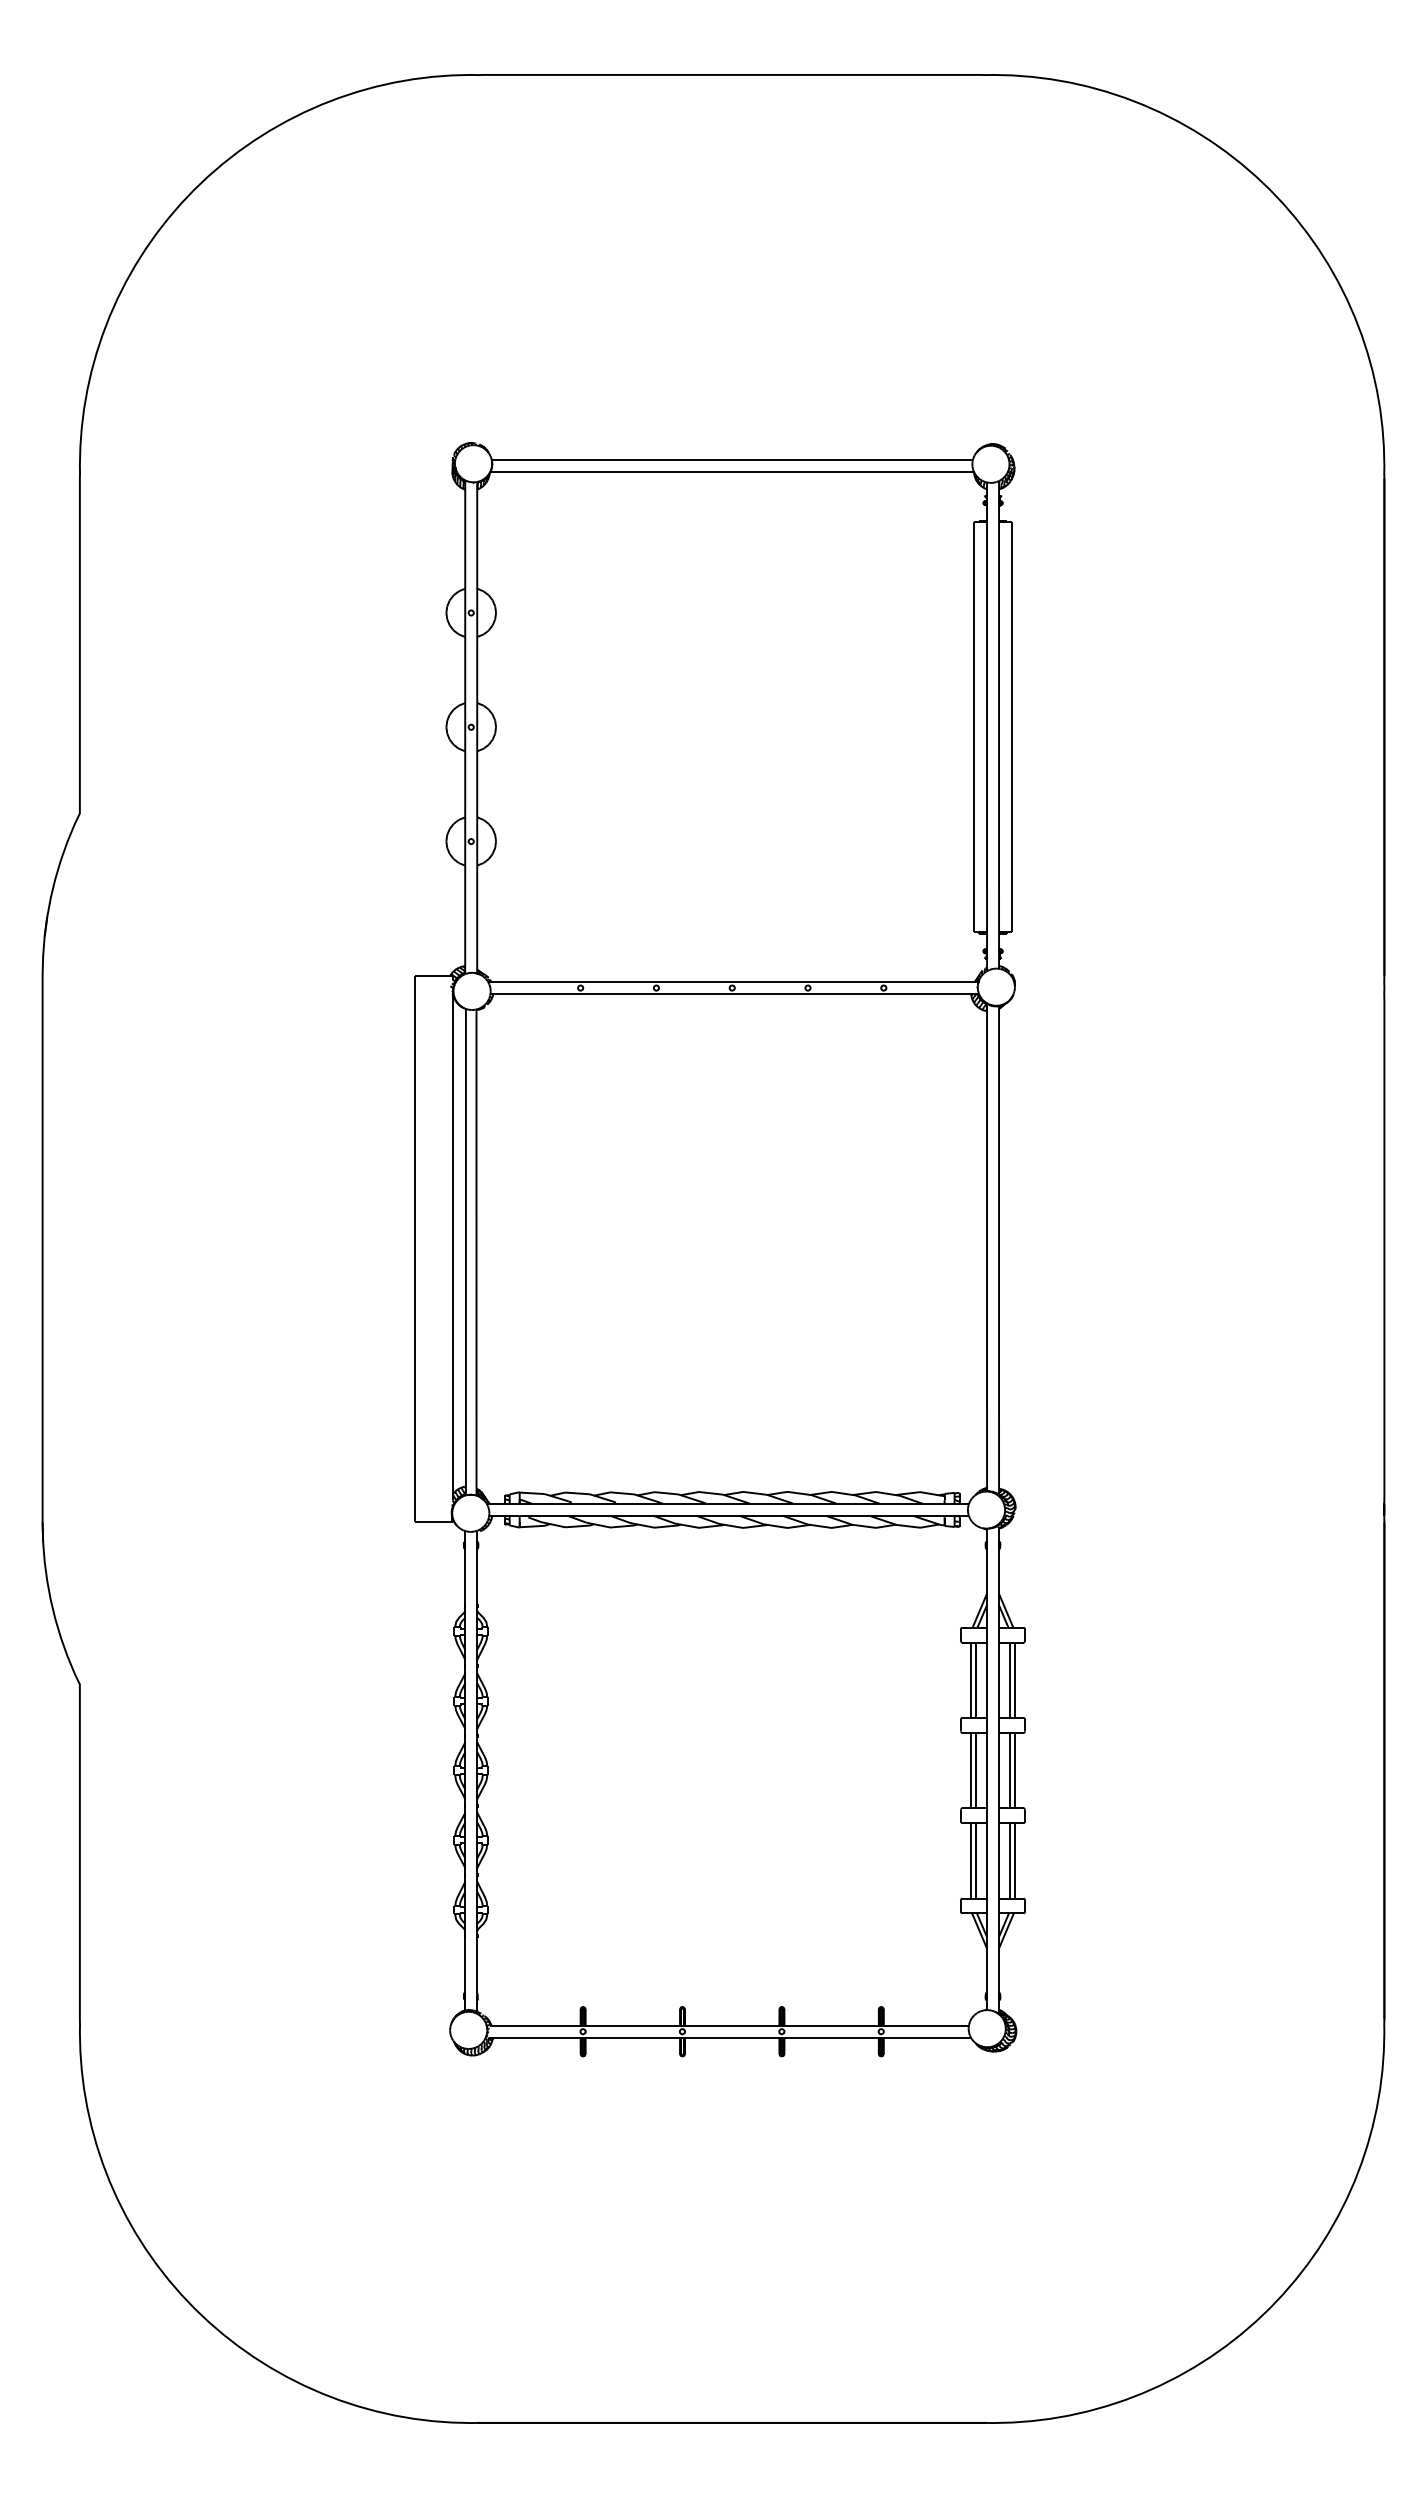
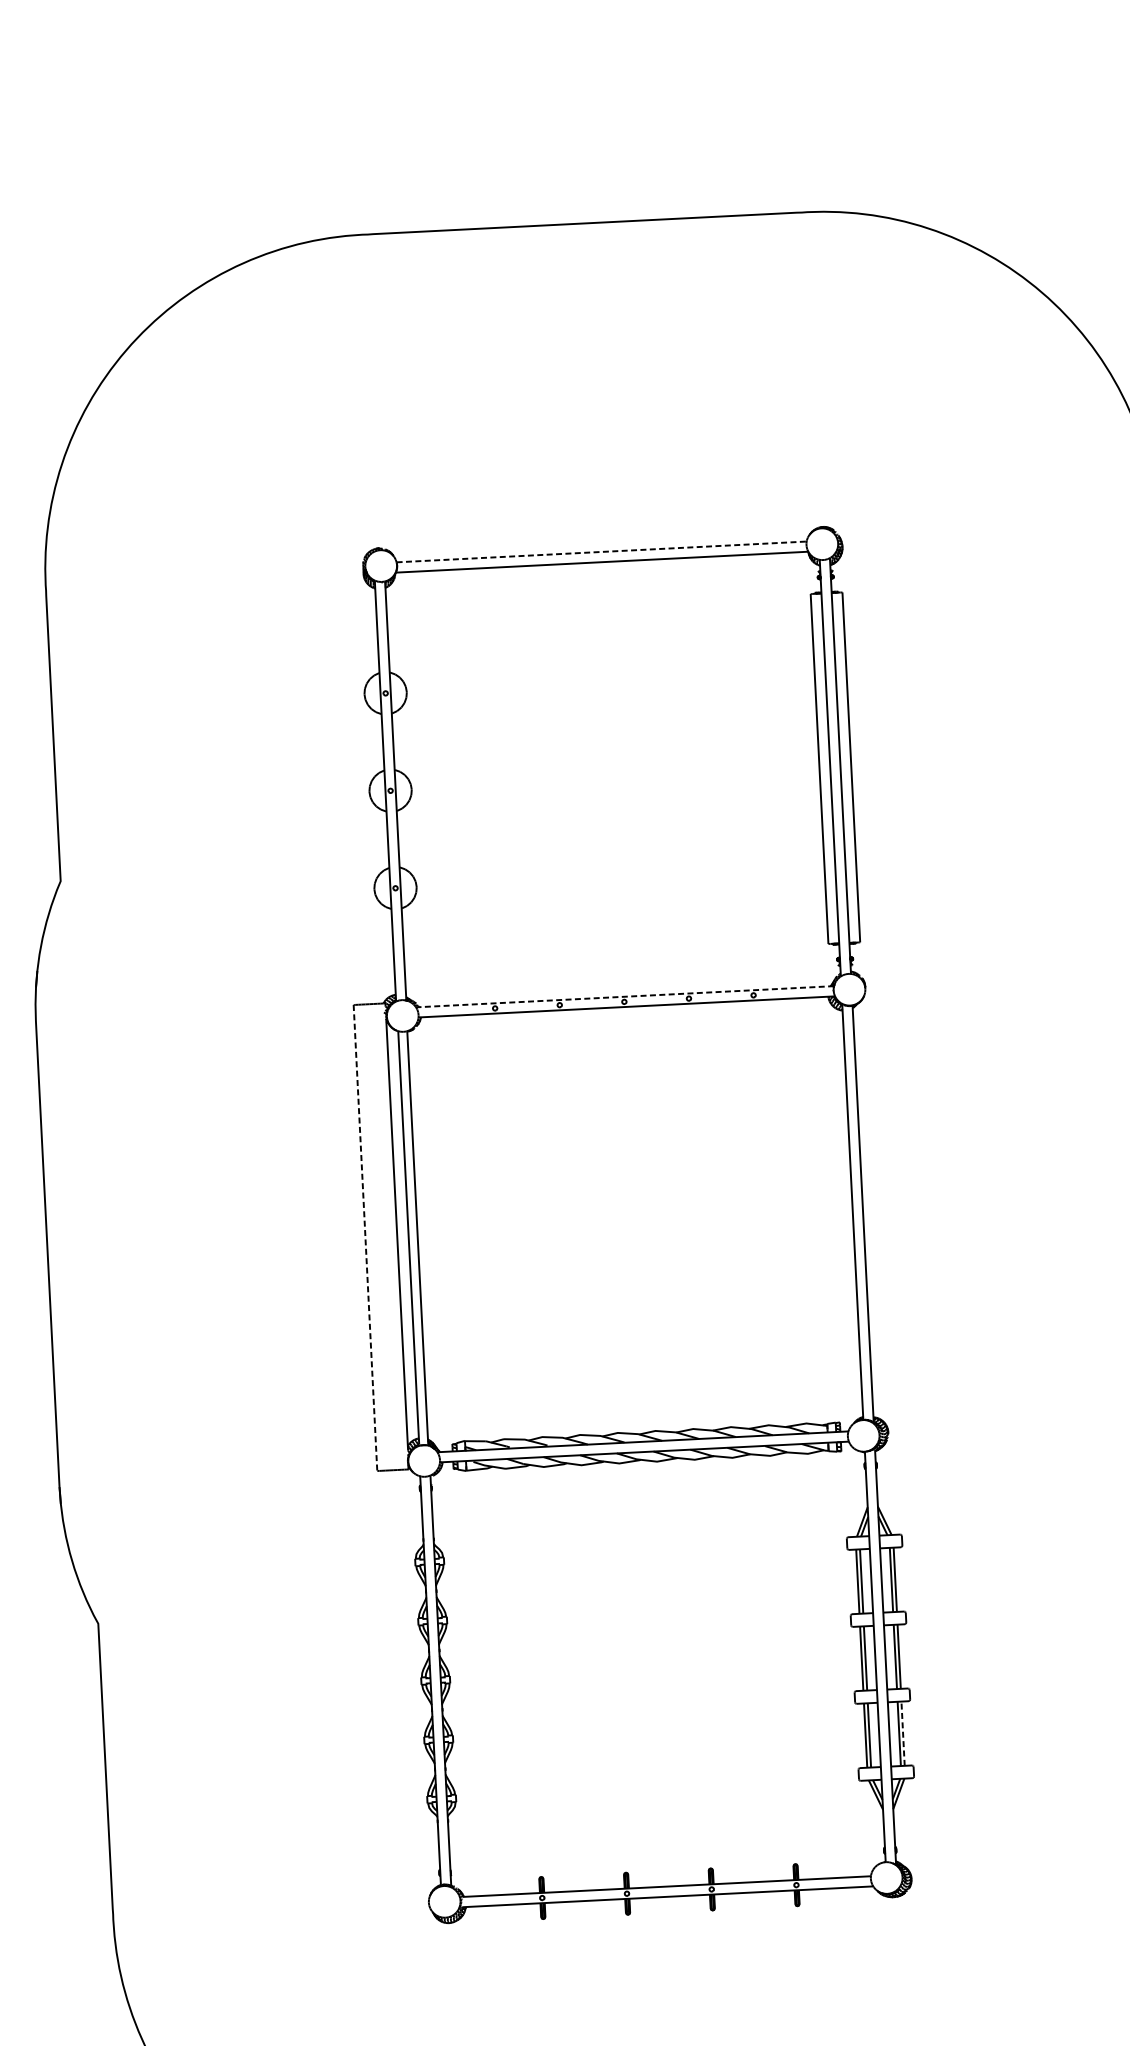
line: (732, 460) -> (601, 552), solid -> dashed
line: (732, 982) -> (624, 997), solid -> dashed
line: (415, 1249) -> (365, 1238), solid -> dashed
line: (1014, 1860) -> (902, 1733), solid -> dashed

